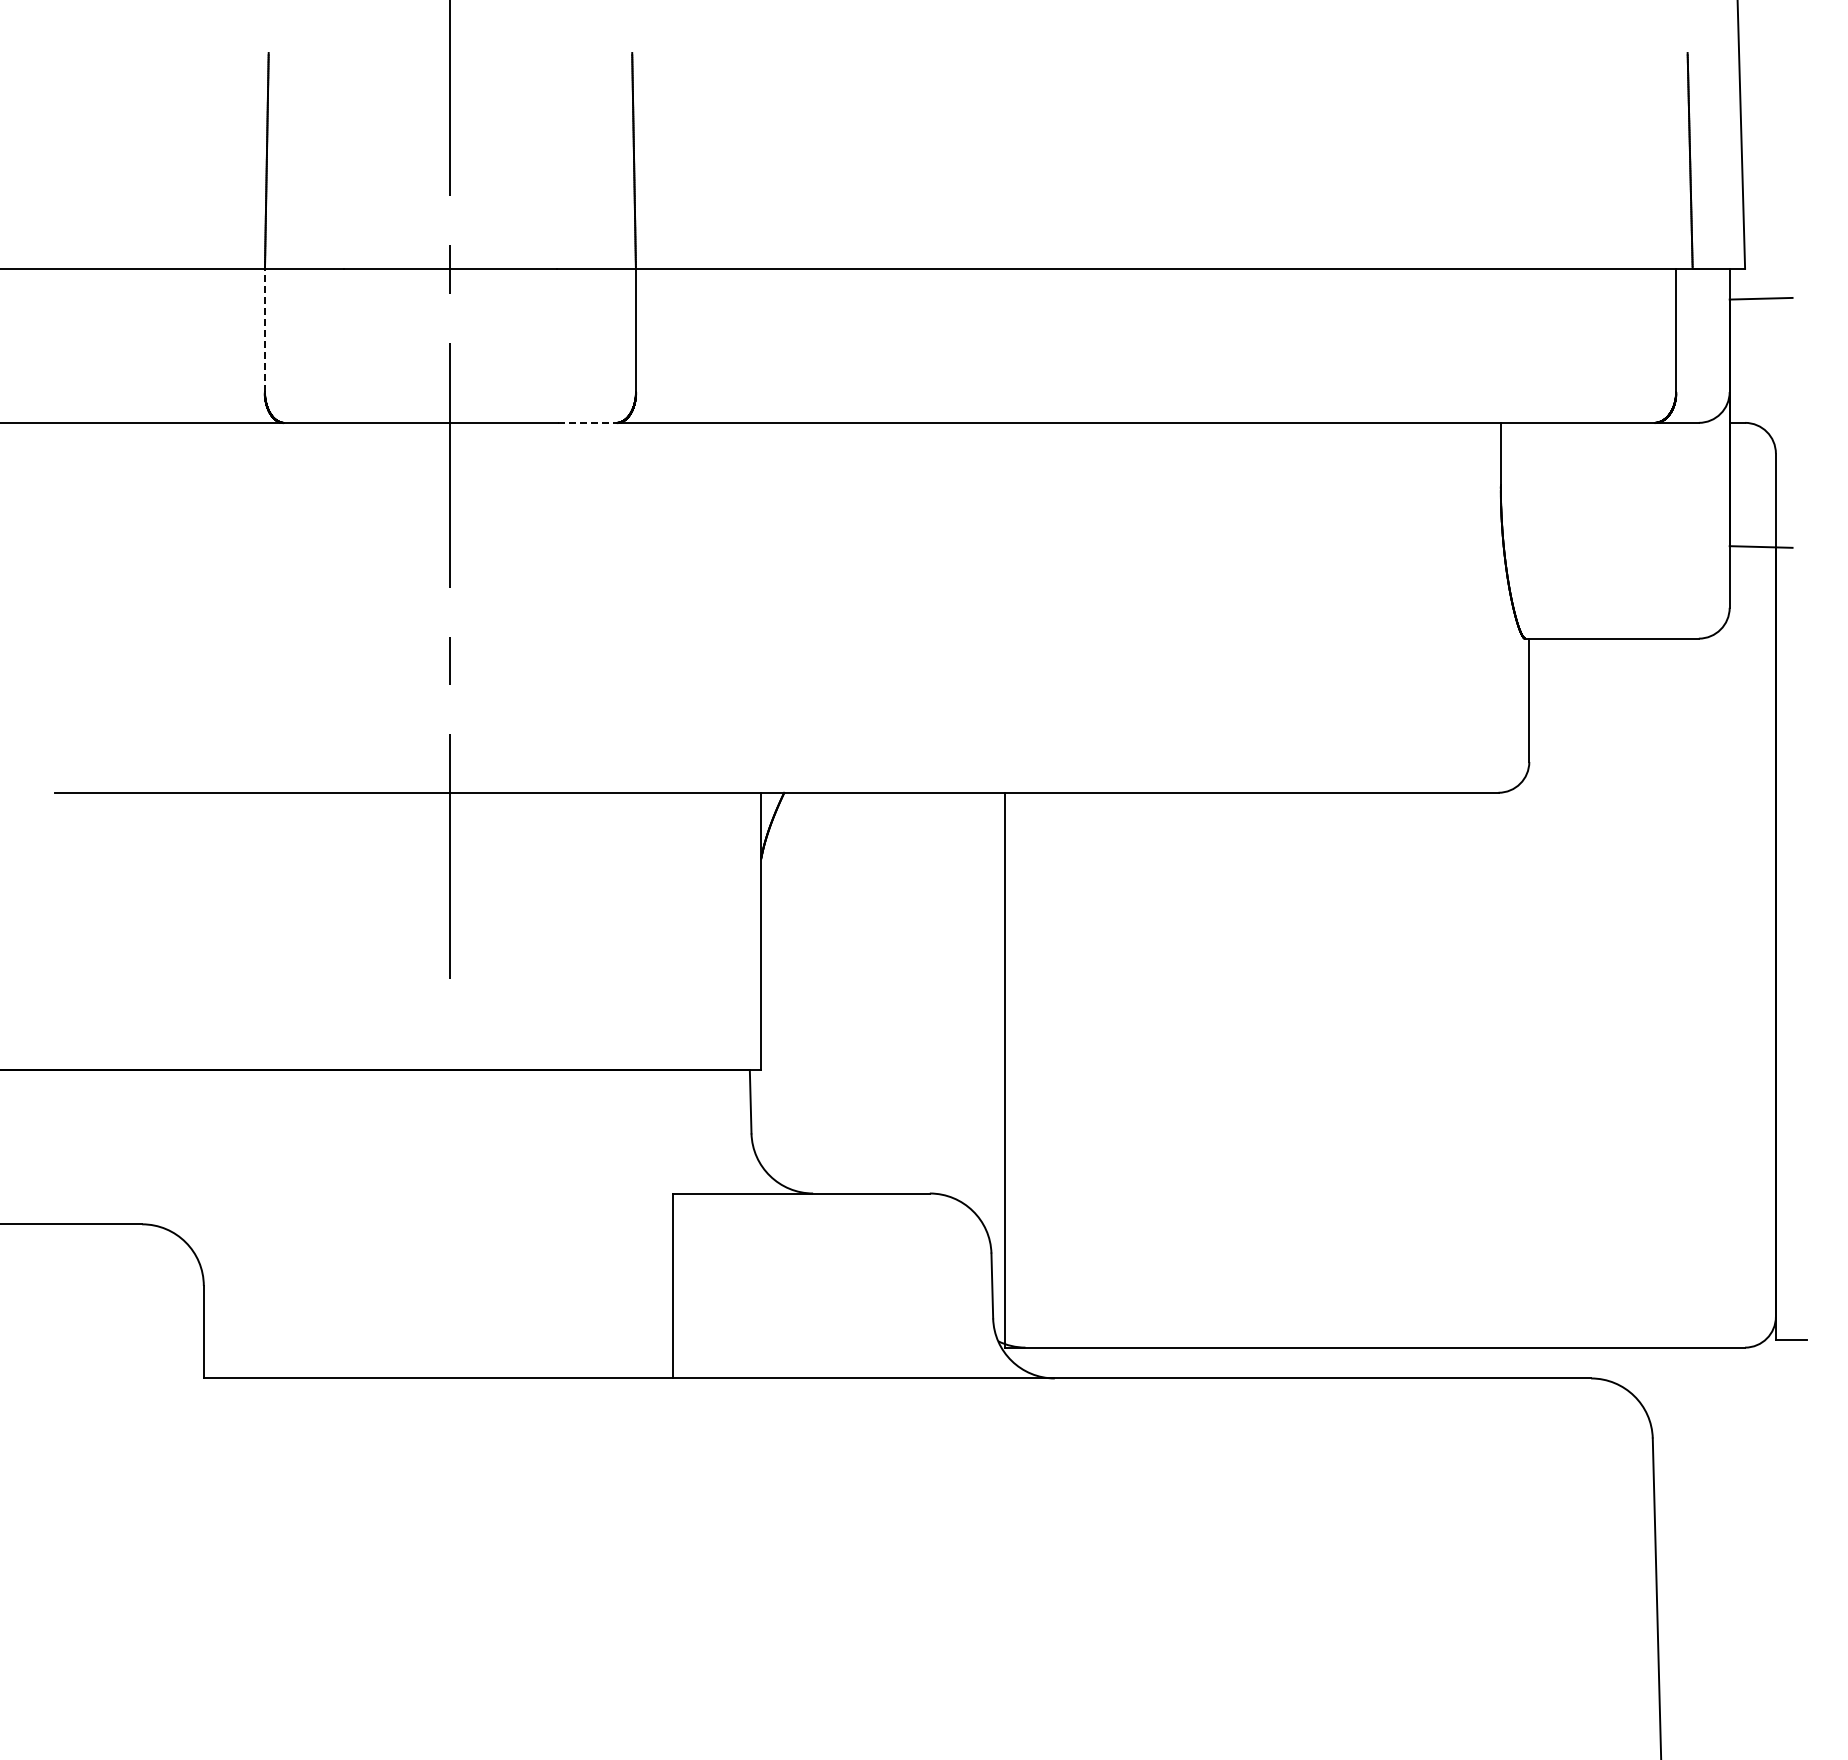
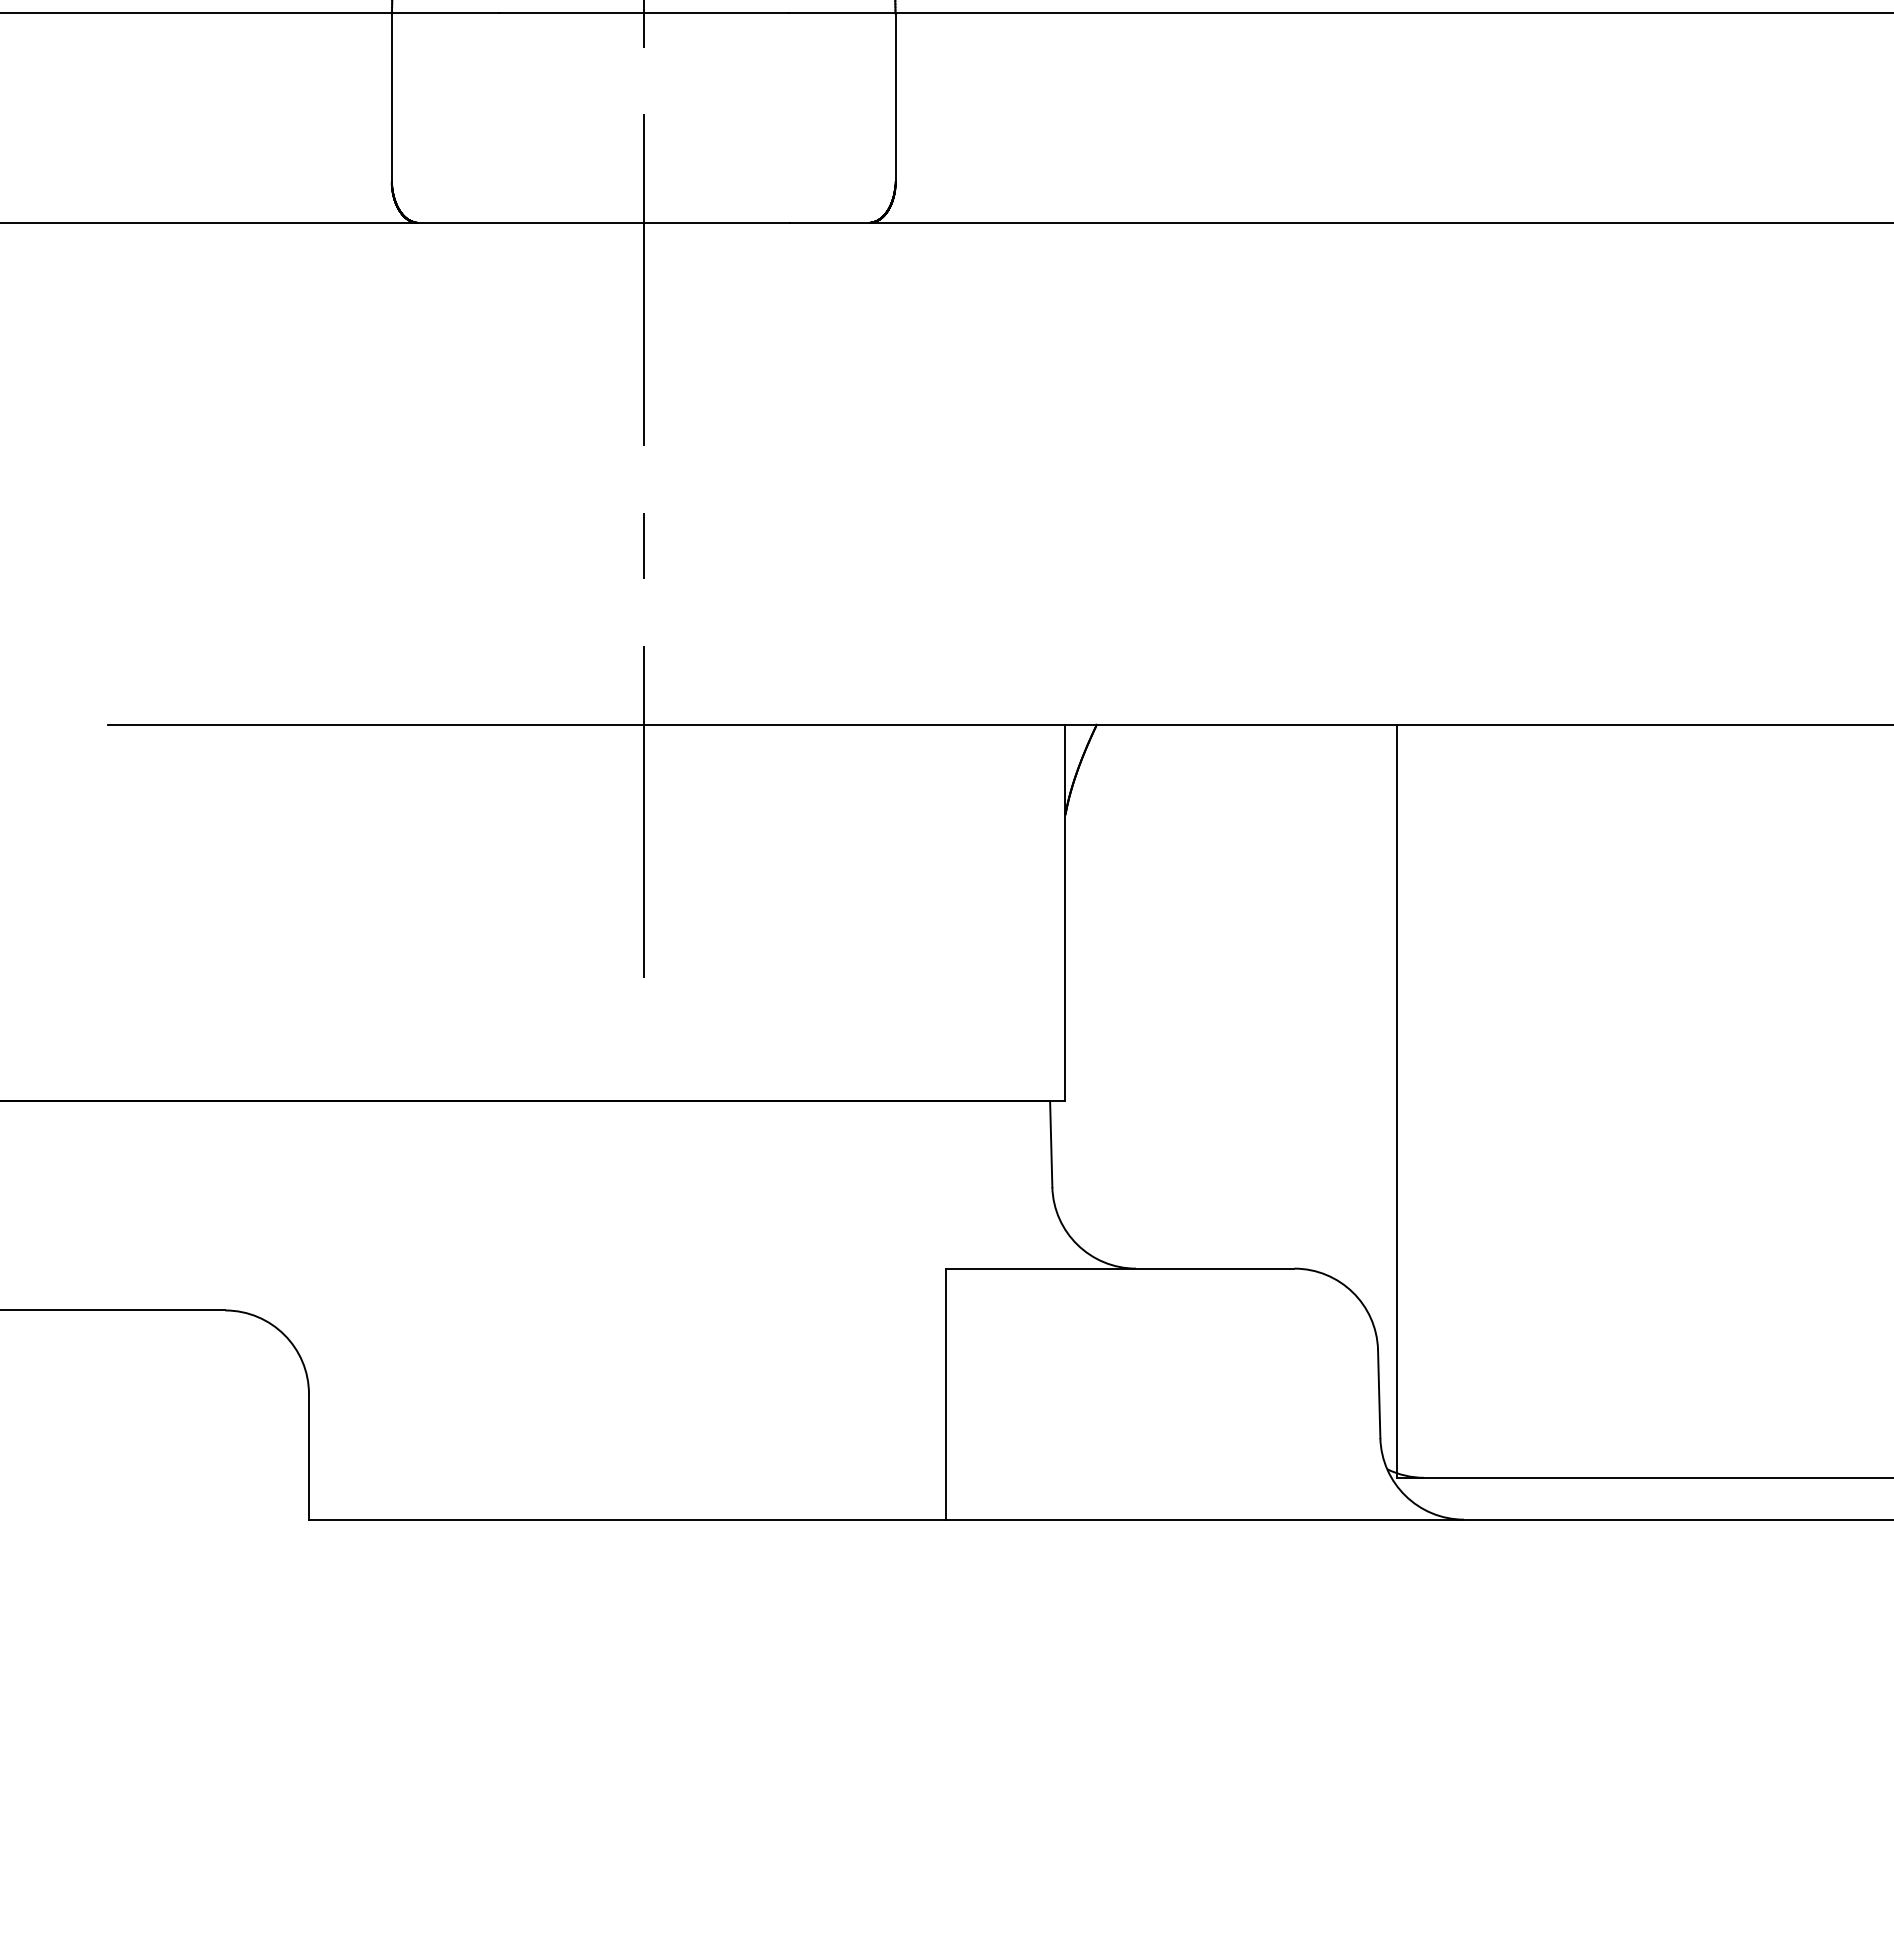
line: (264, 330) -> (391, 97), dashed -> solid
line: (588, 422) -> (831, 222), dashed -> solid

